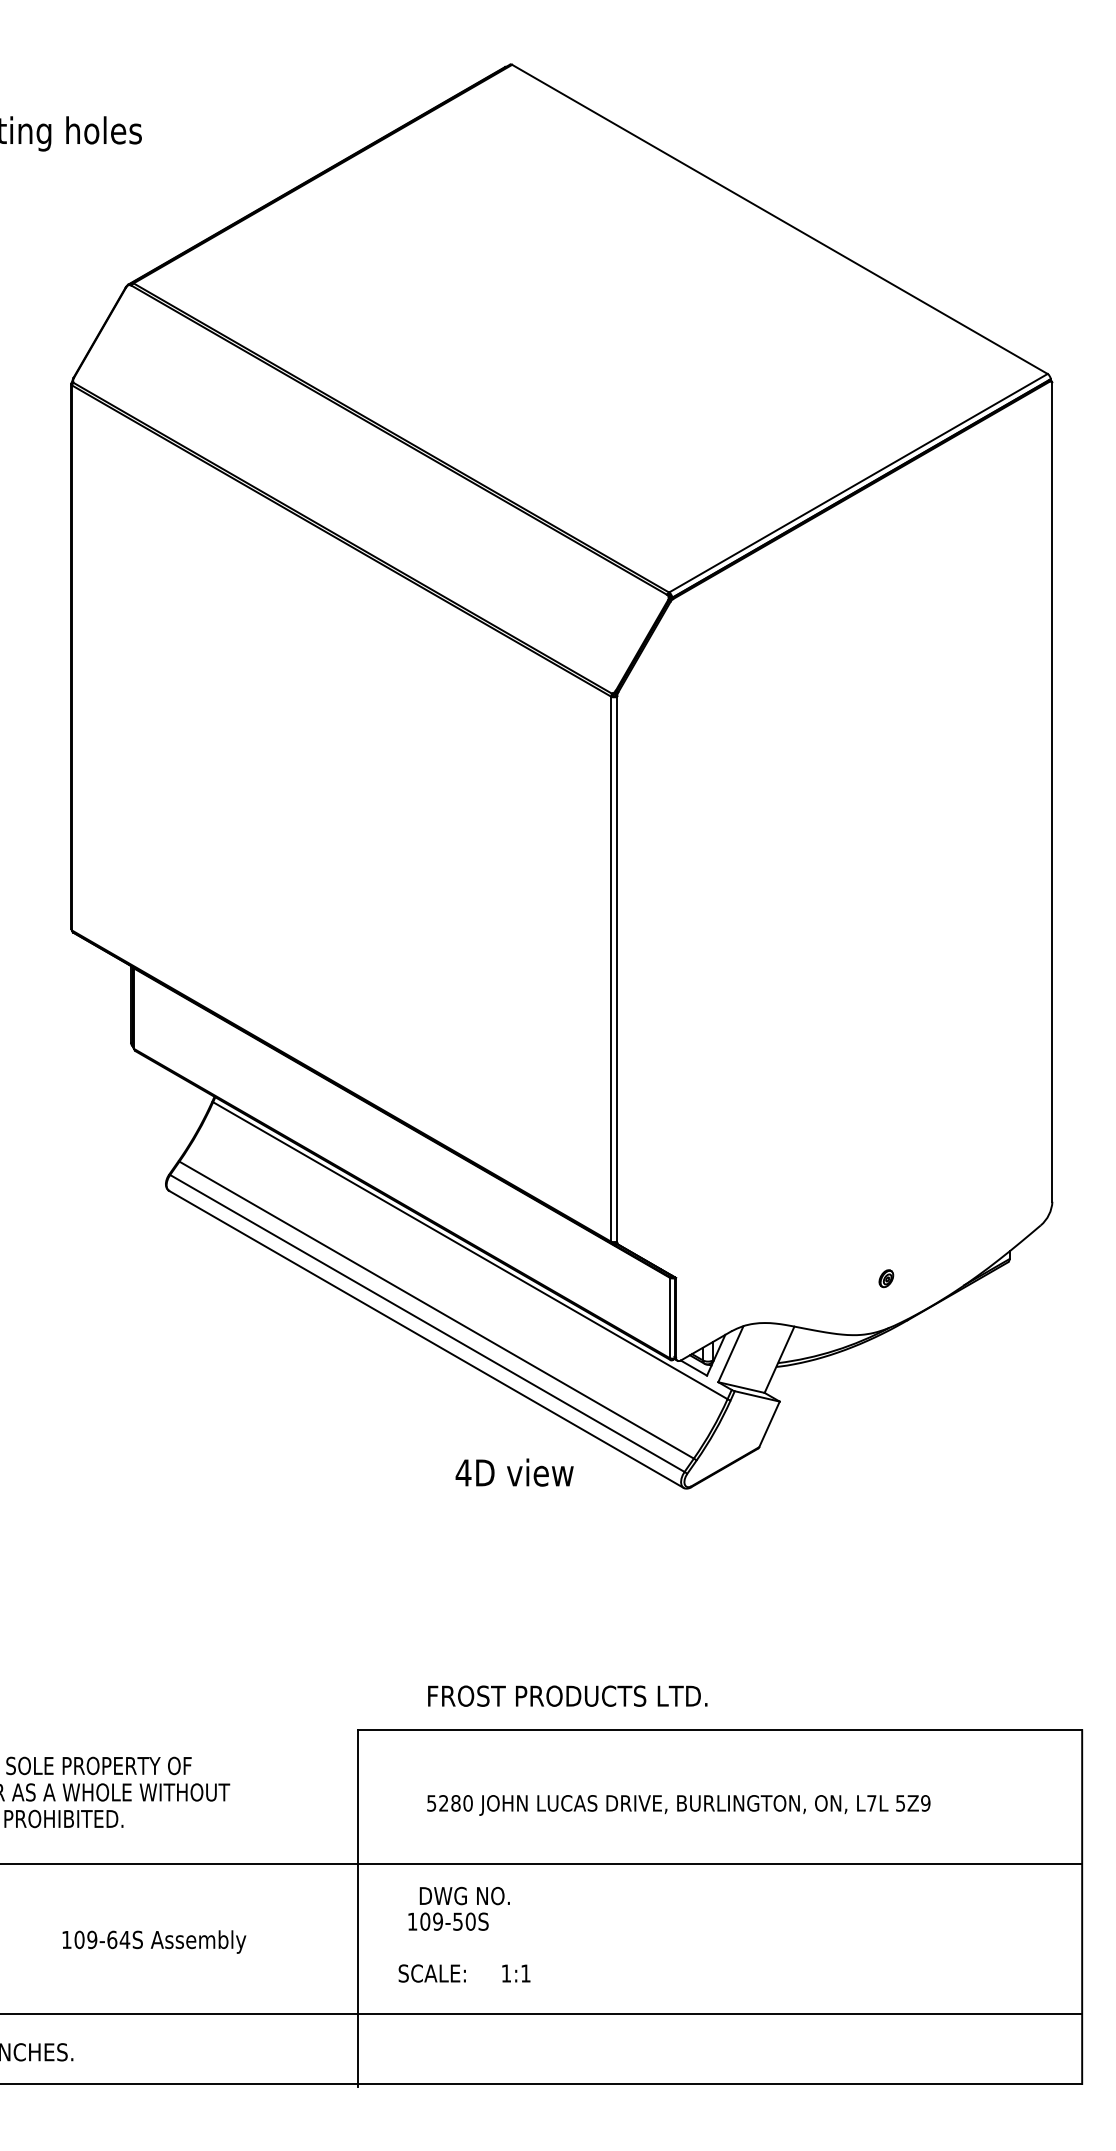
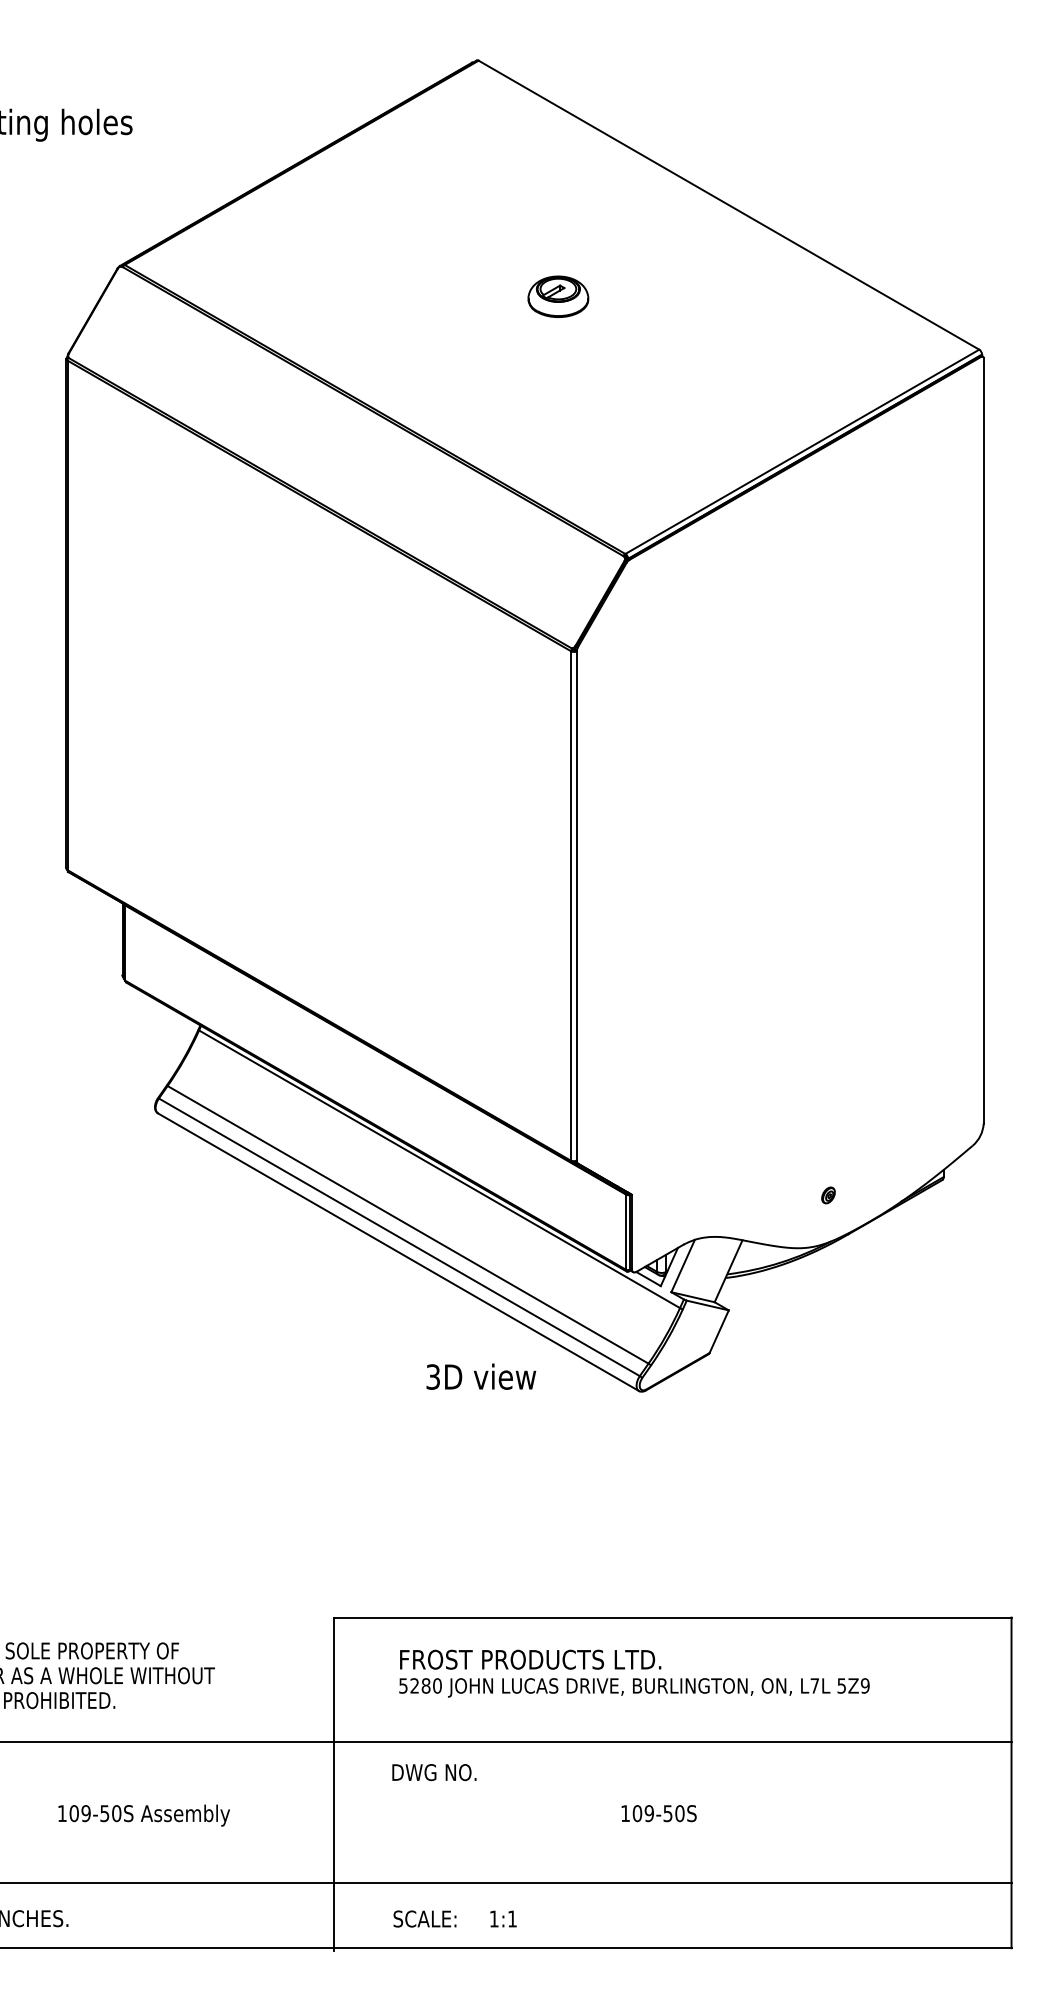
part: (597, 317) -> (558, 296), added
text: (462, 1472) -> (432, 1376), 4D -> 3D
text: (567, 1695) -> (530, 1659), moved
text: (447, 1921) -> (658, 1813), moved
text: (118, 1939) -> (110, 1813), 109-64S -> 109-50S
text: (463, 1972) -> (454, 1918), moved

